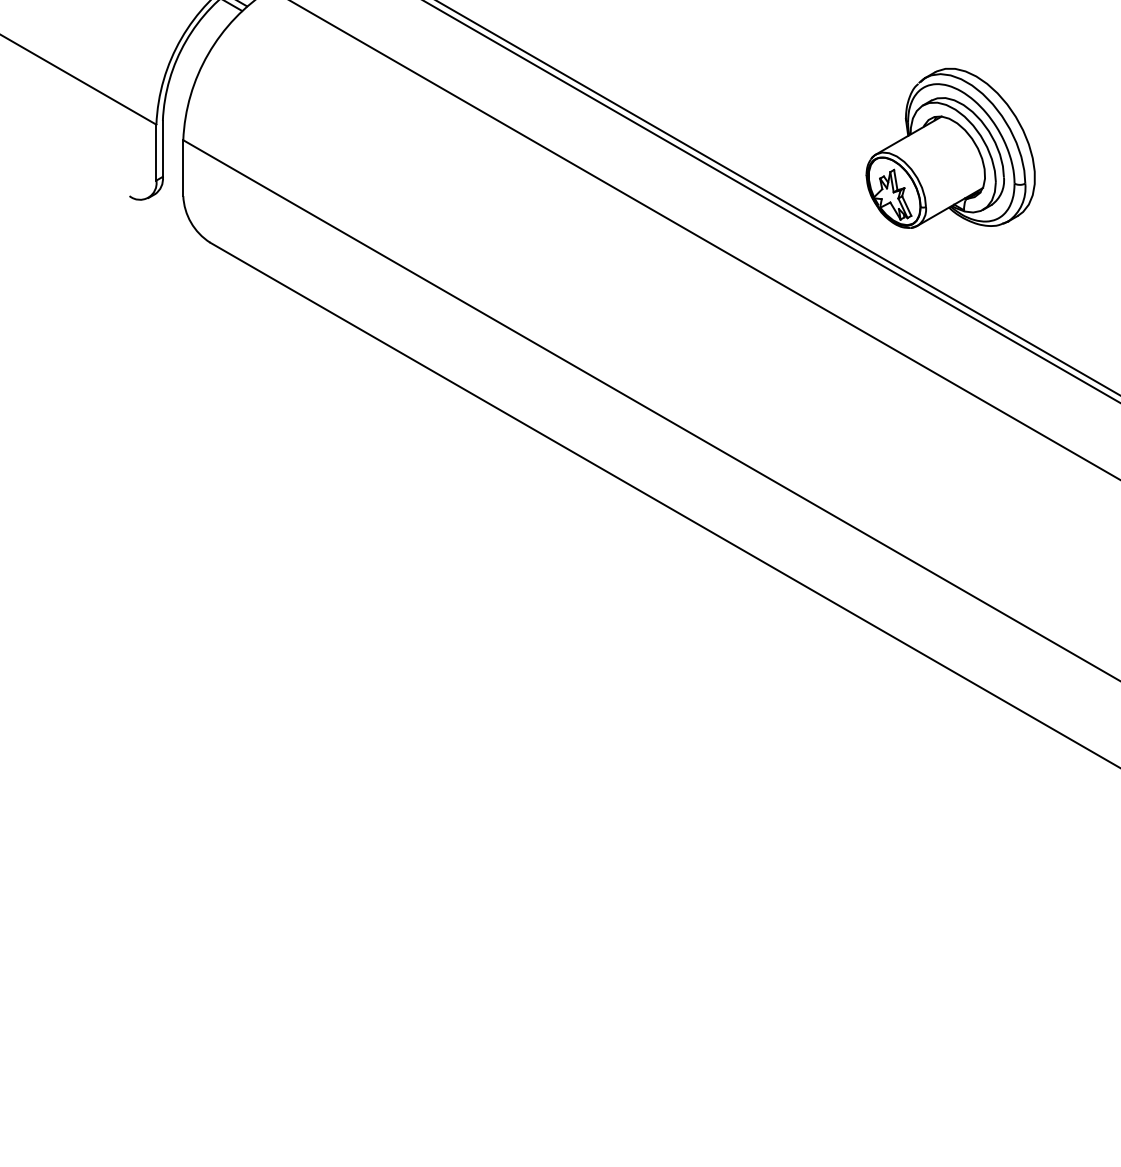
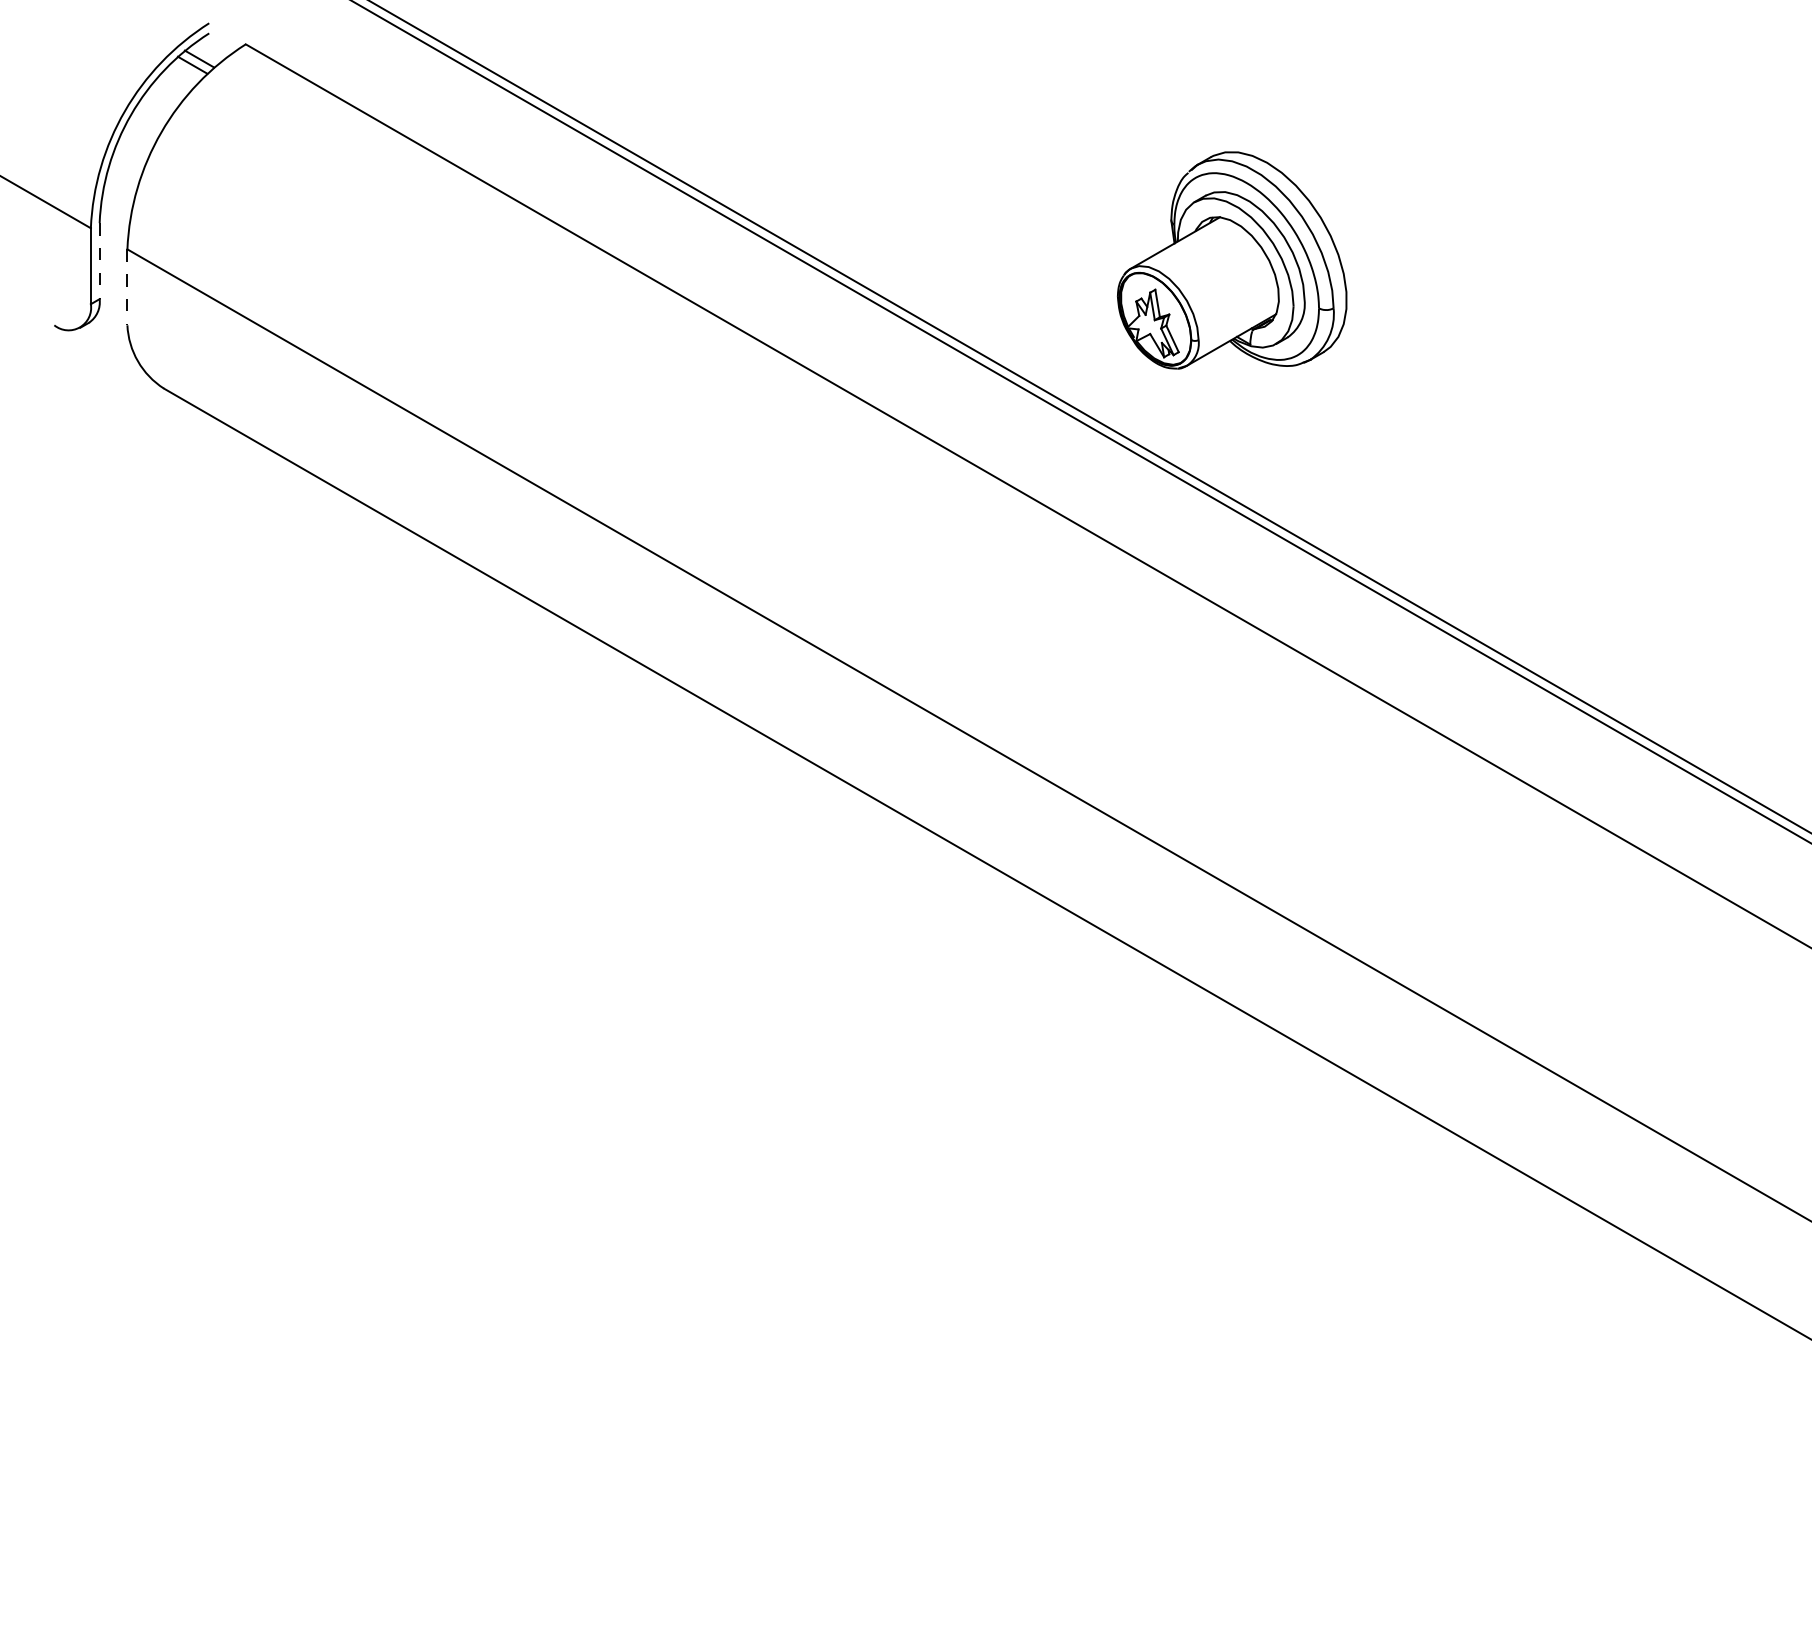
part: (950, 148) -> (1232, 260), moved
line: (162, 149) -> (99, 261), solid -> dashed
line: (183, 168) -> (127, 287), solid -> dashed

